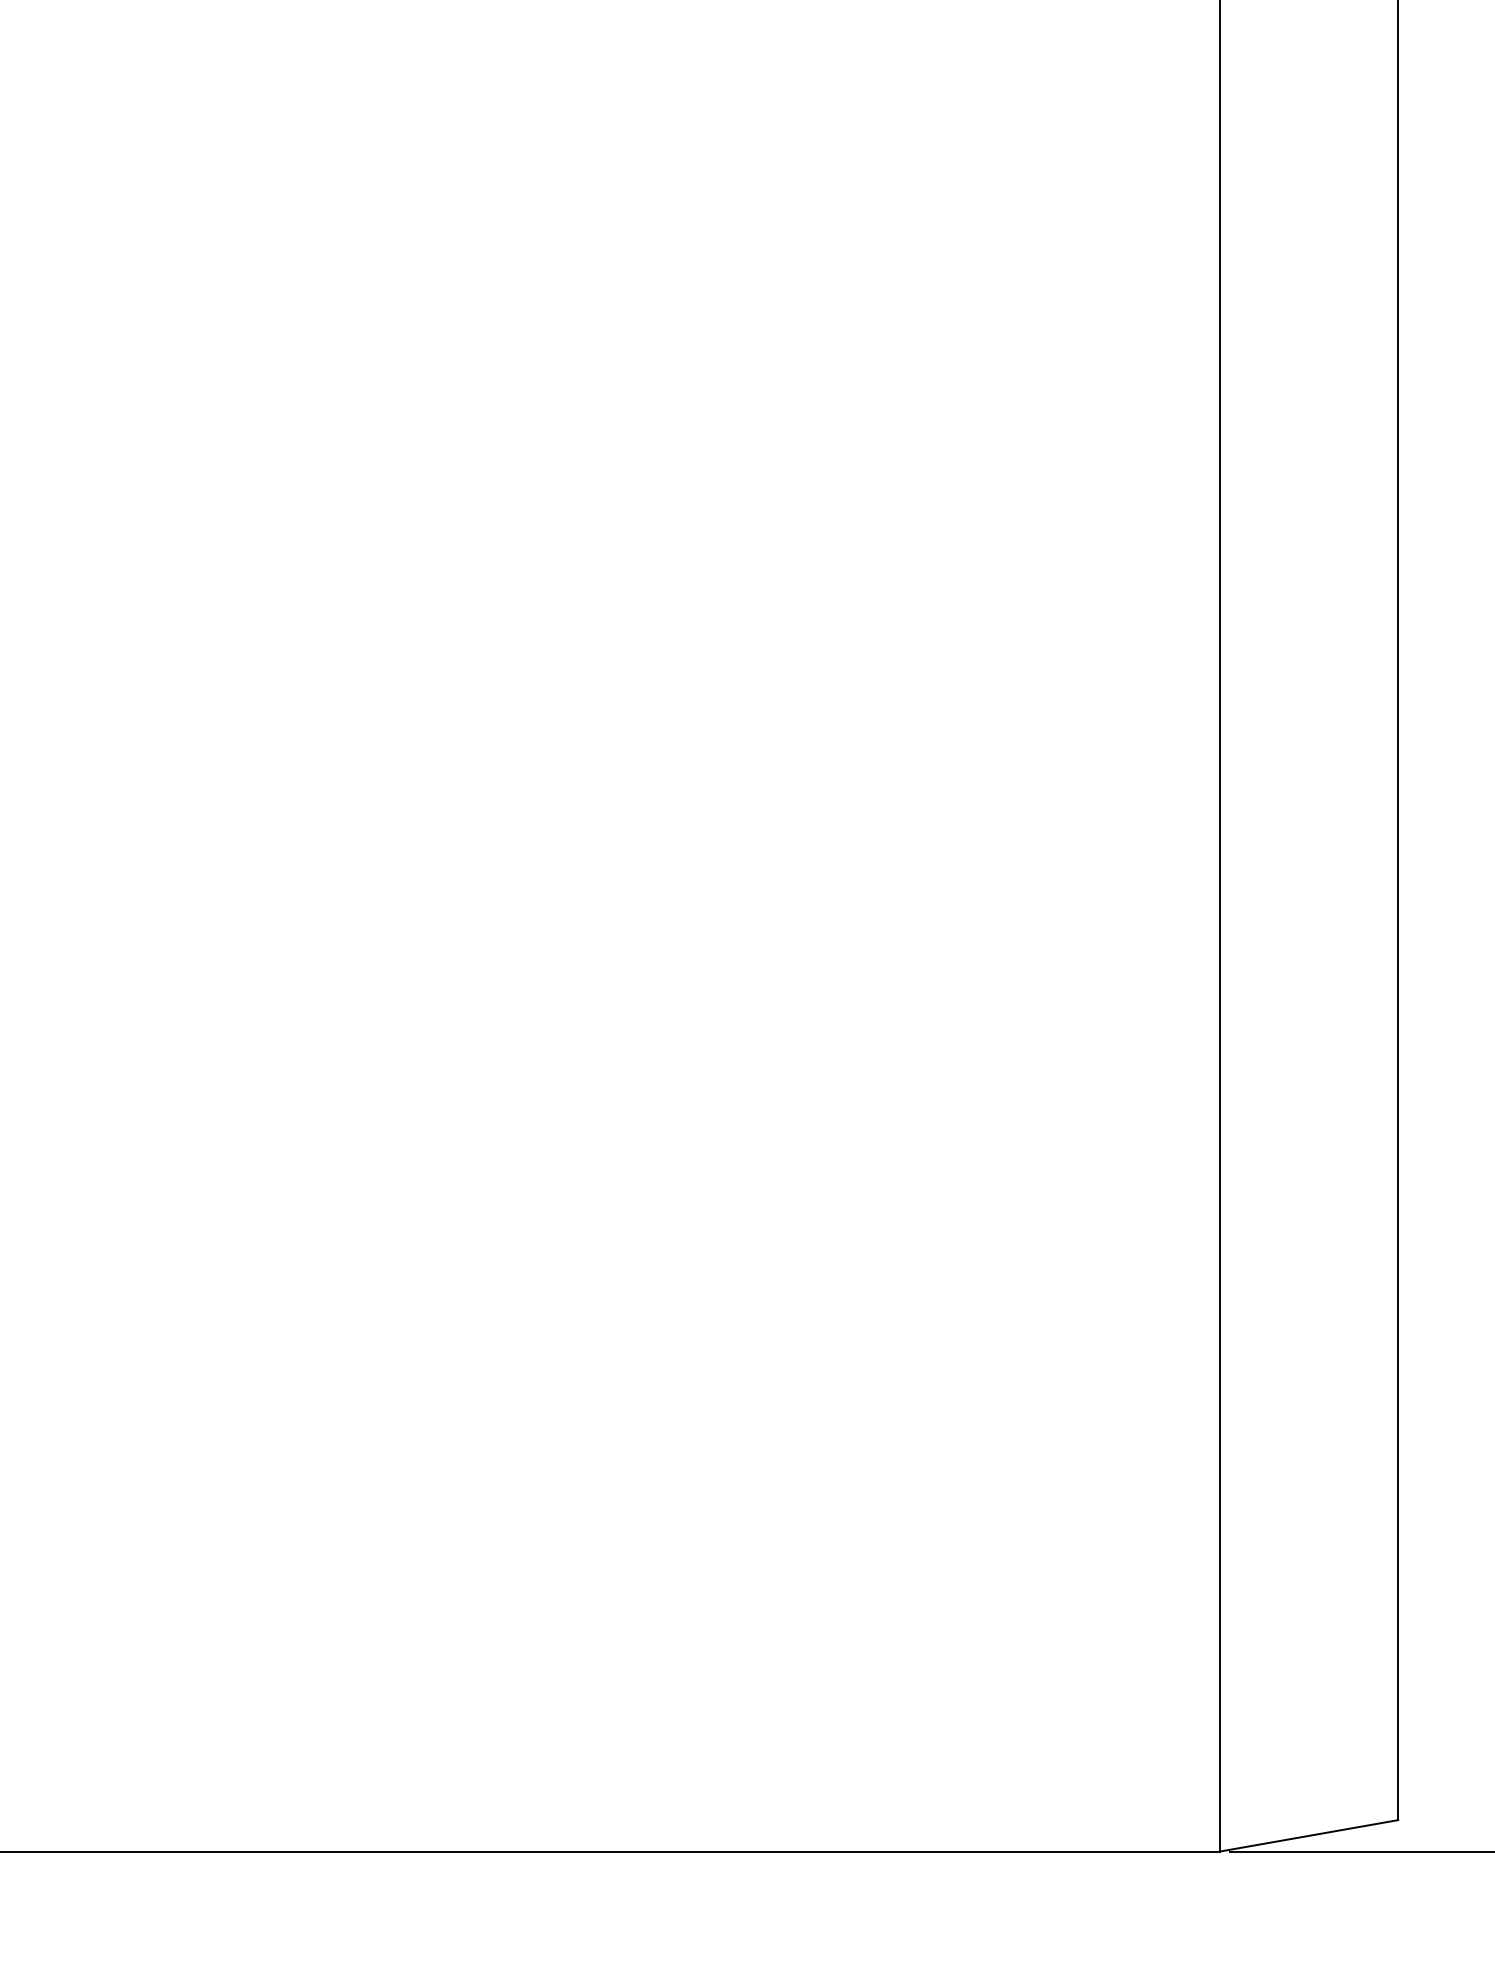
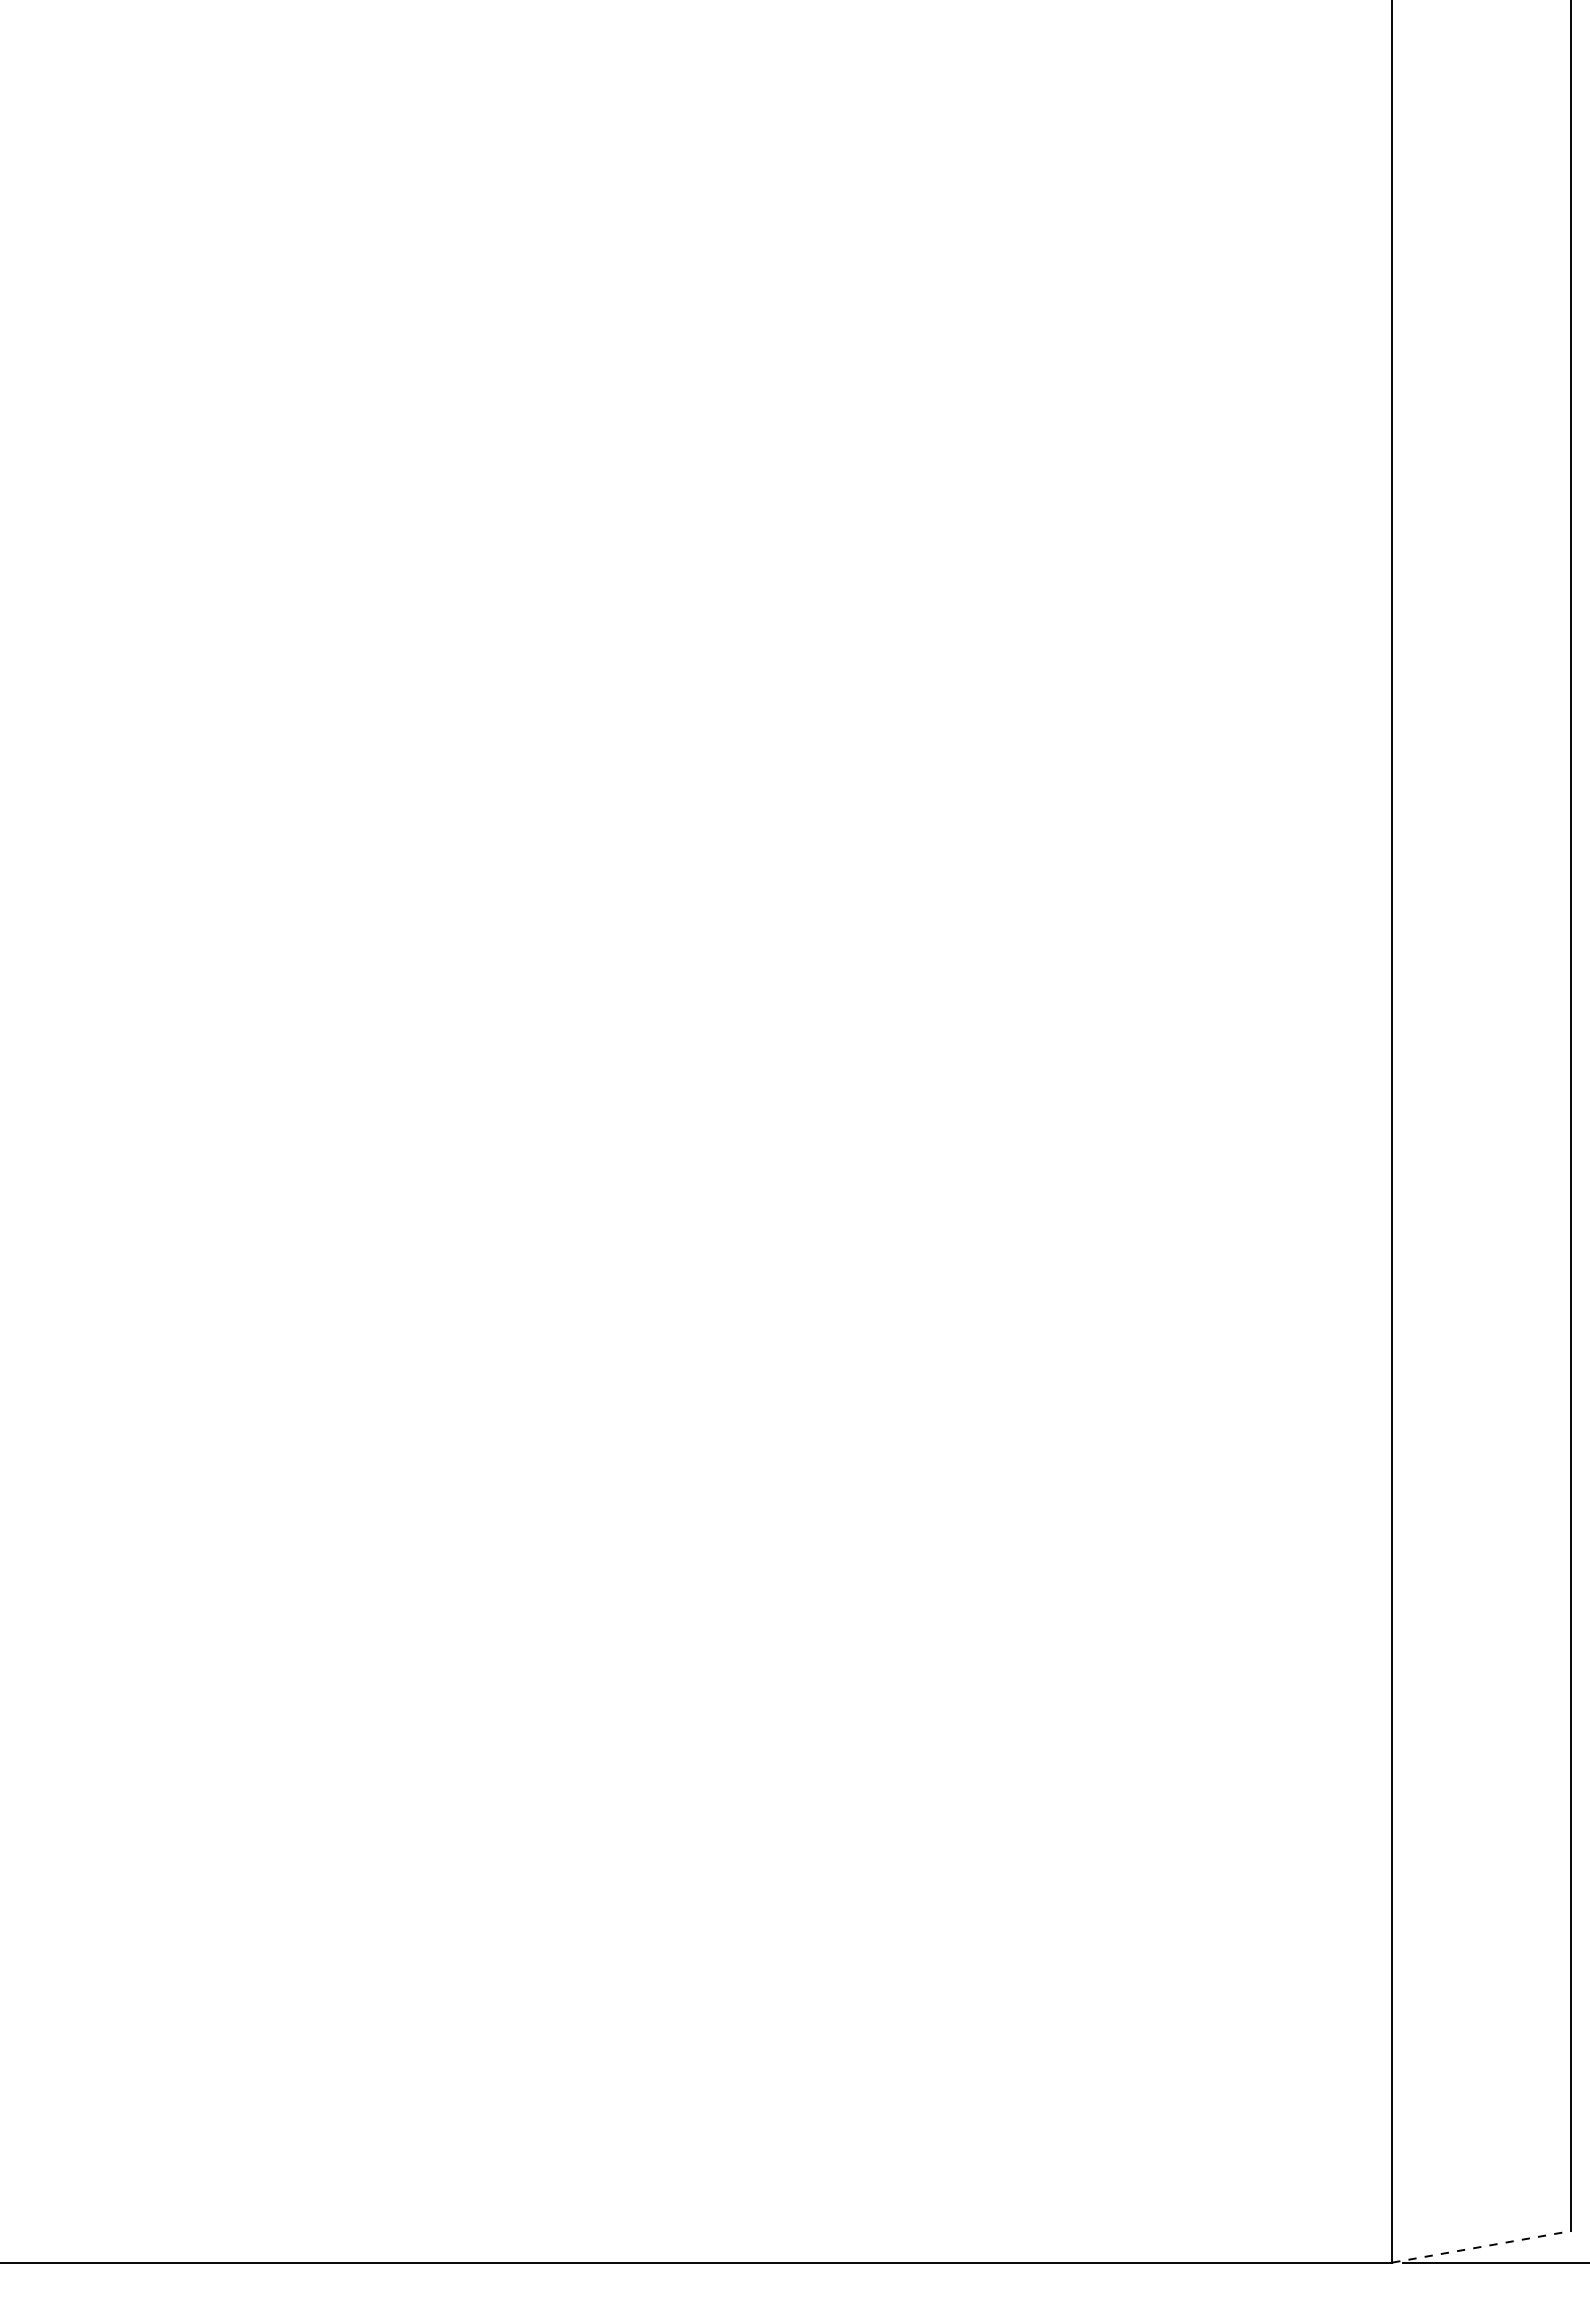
line: (1308, 1835) -> (1481, 2246), solid -> dashed

